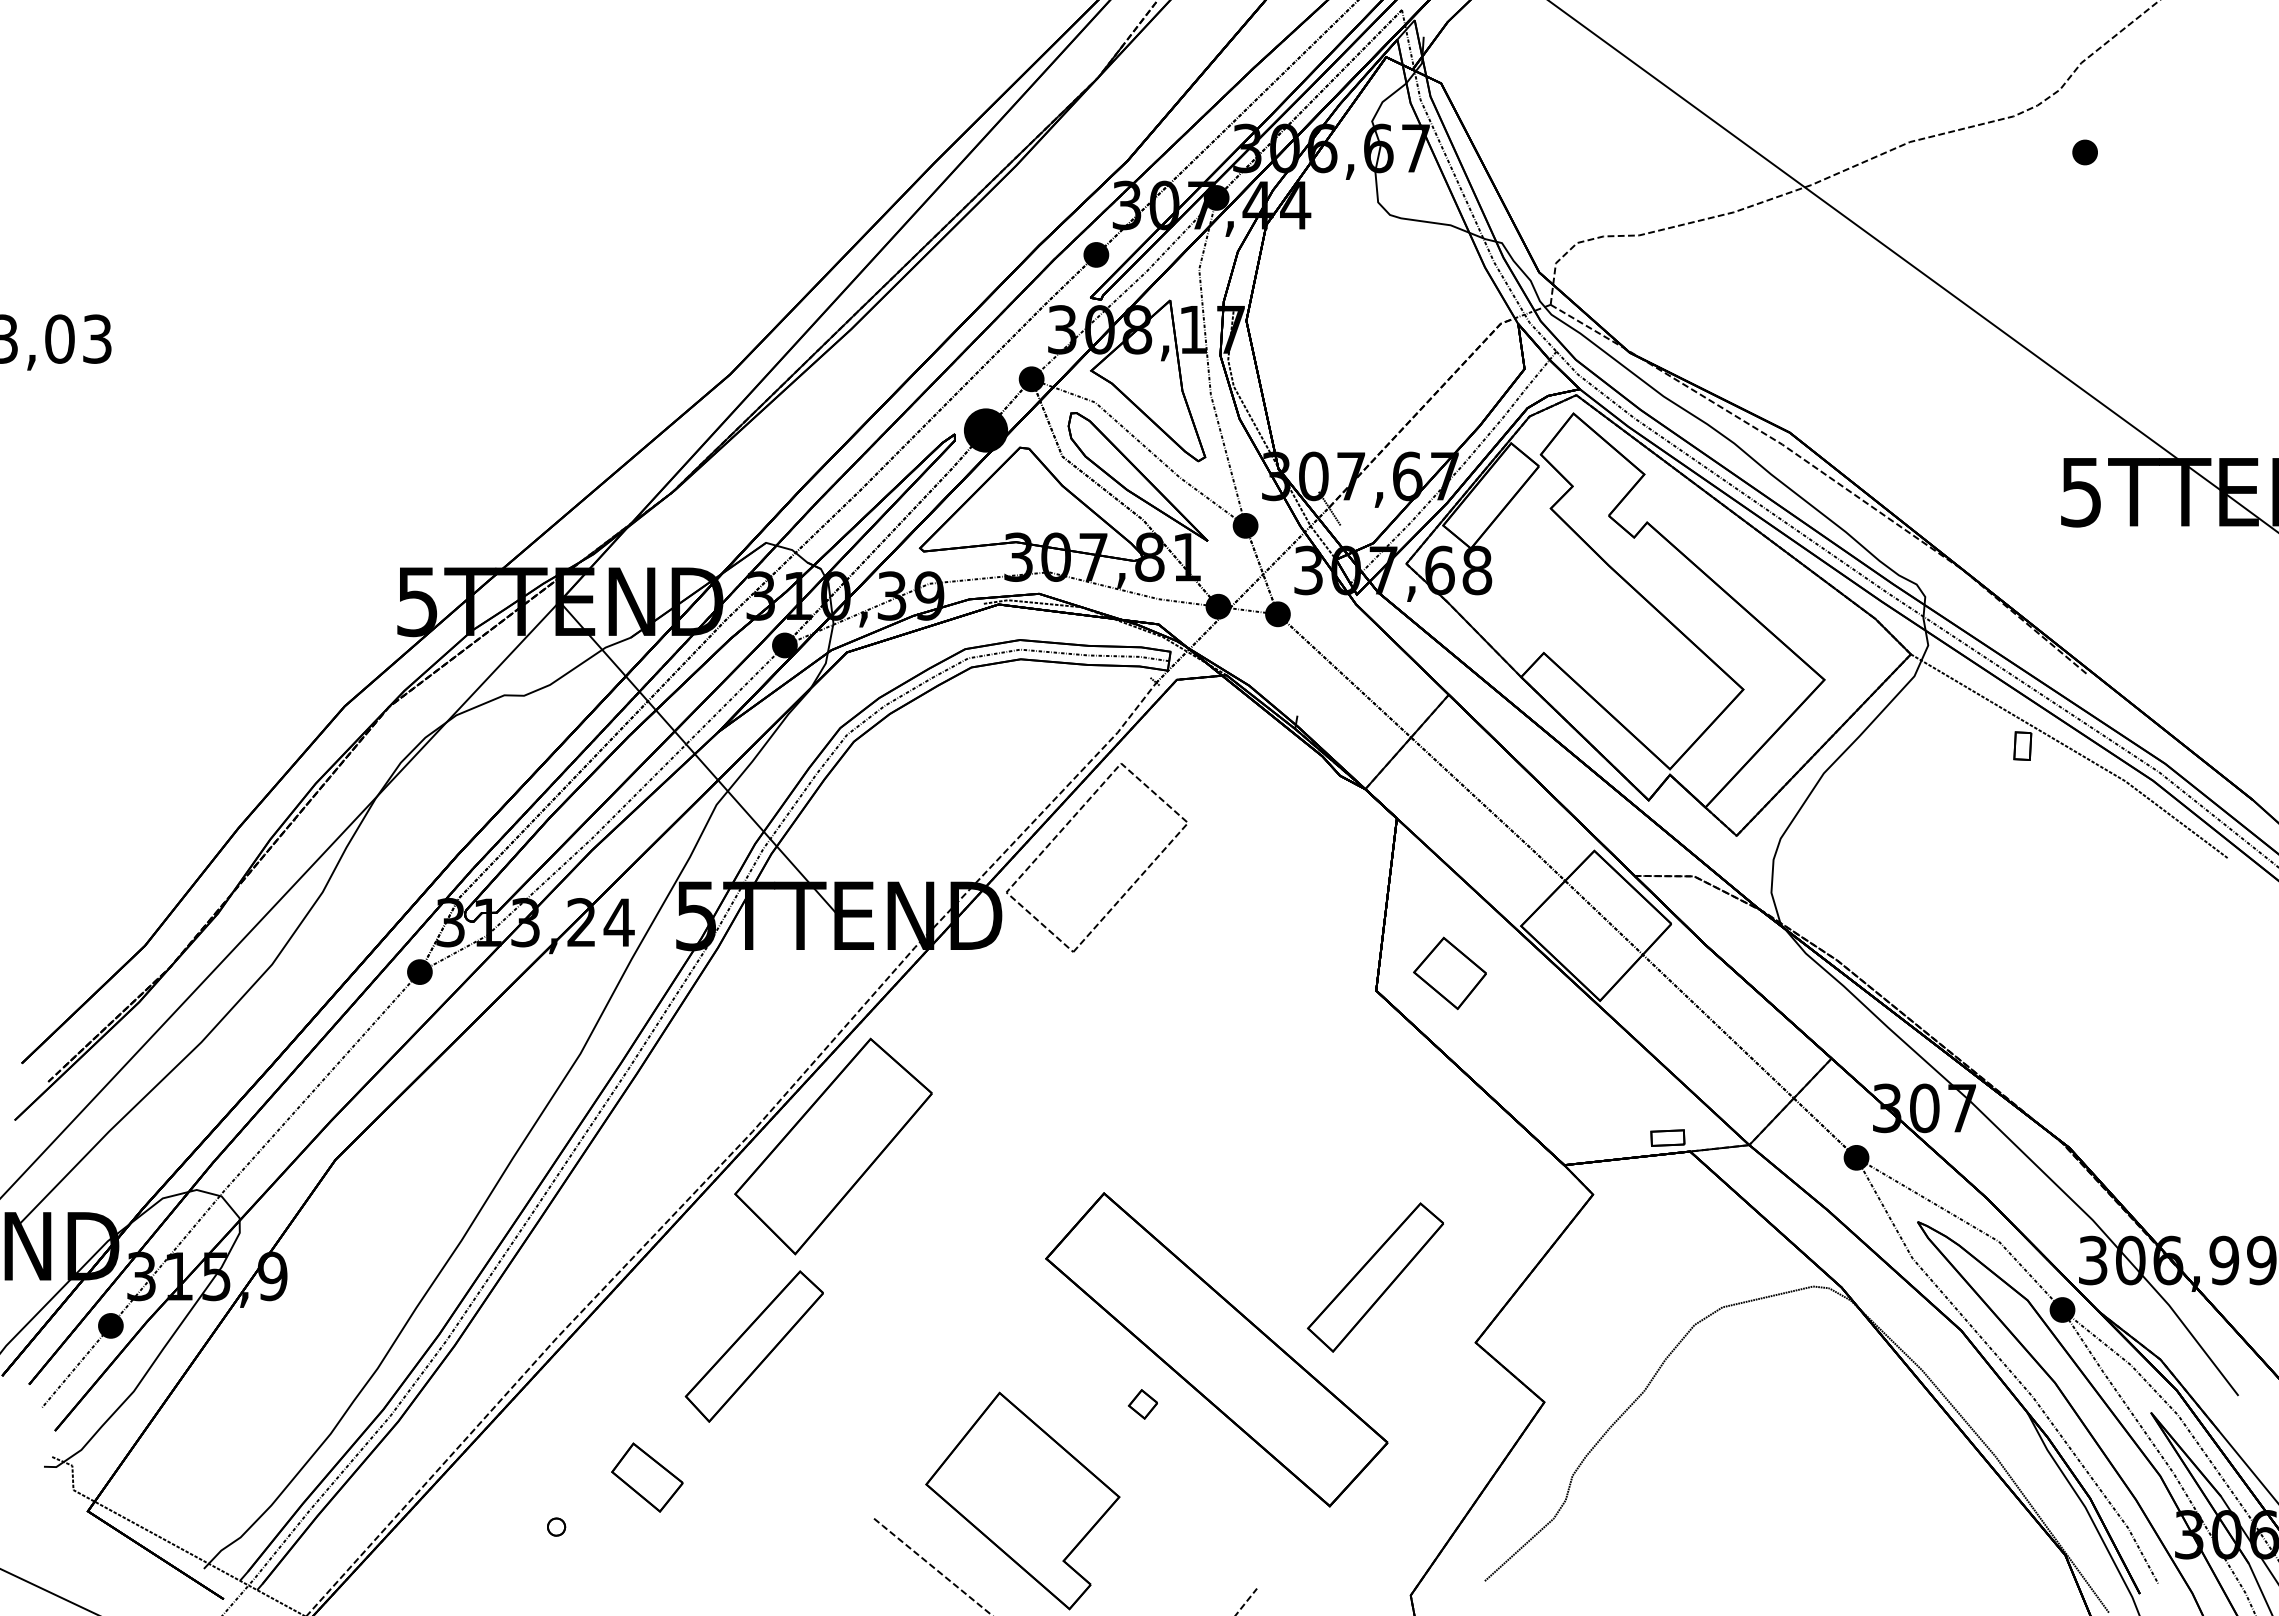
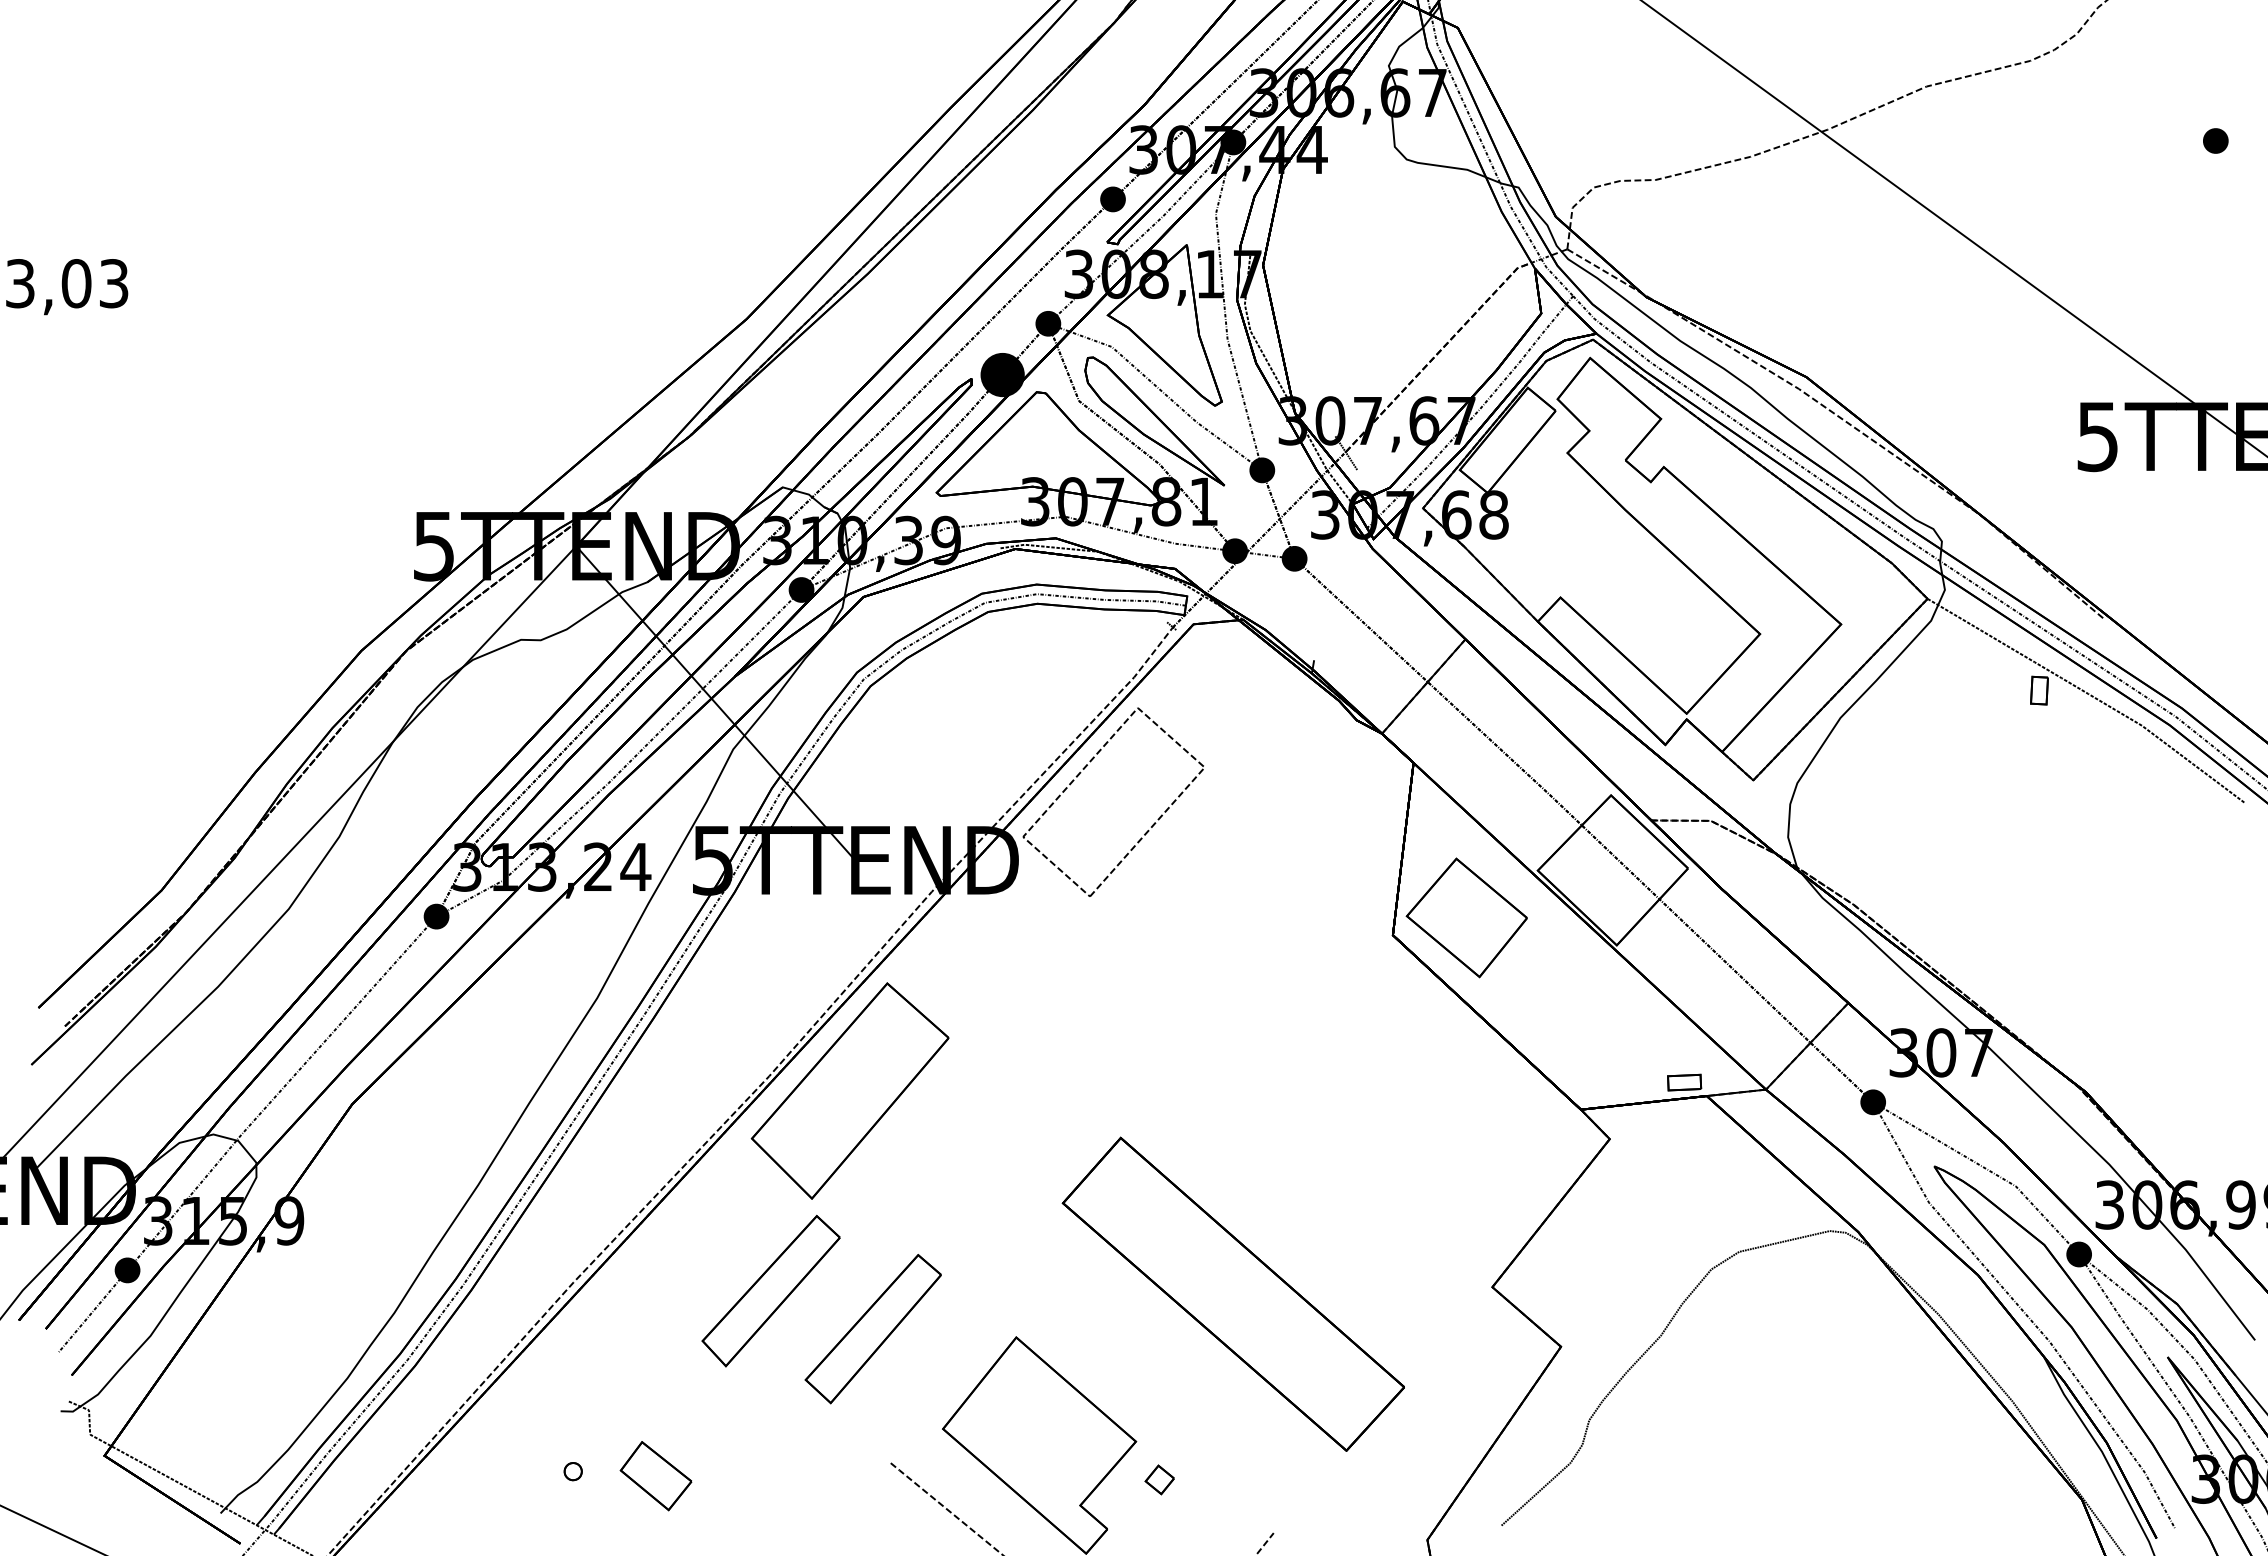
part: (2084, 152) -> (2215, 141), moved
part: (1449, 973) -> (1466, 918), size x1.67
part: (1375, 1277) -> (873, 1329), moved
part: (1142, 1404) -> (1159, 1480), moved
part: (647, 1477) -> (656, 1476), moved

